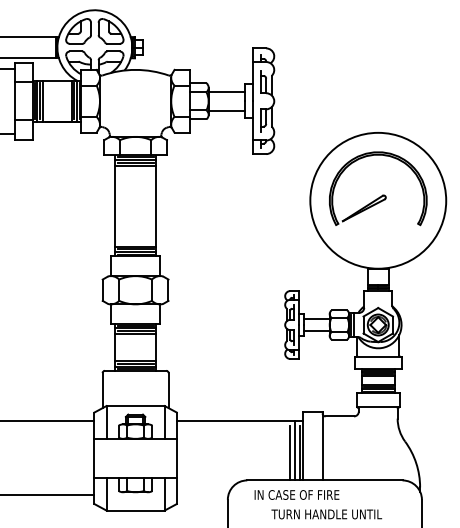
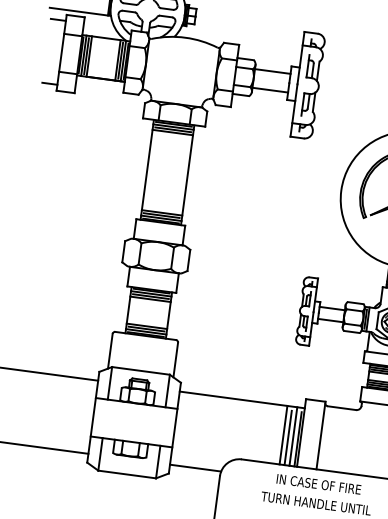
line: (285, 450) -> (283, 434), added
text: (296, 494) -> (318, 483), moved
line: (202, 495) -> (195, 468), added

